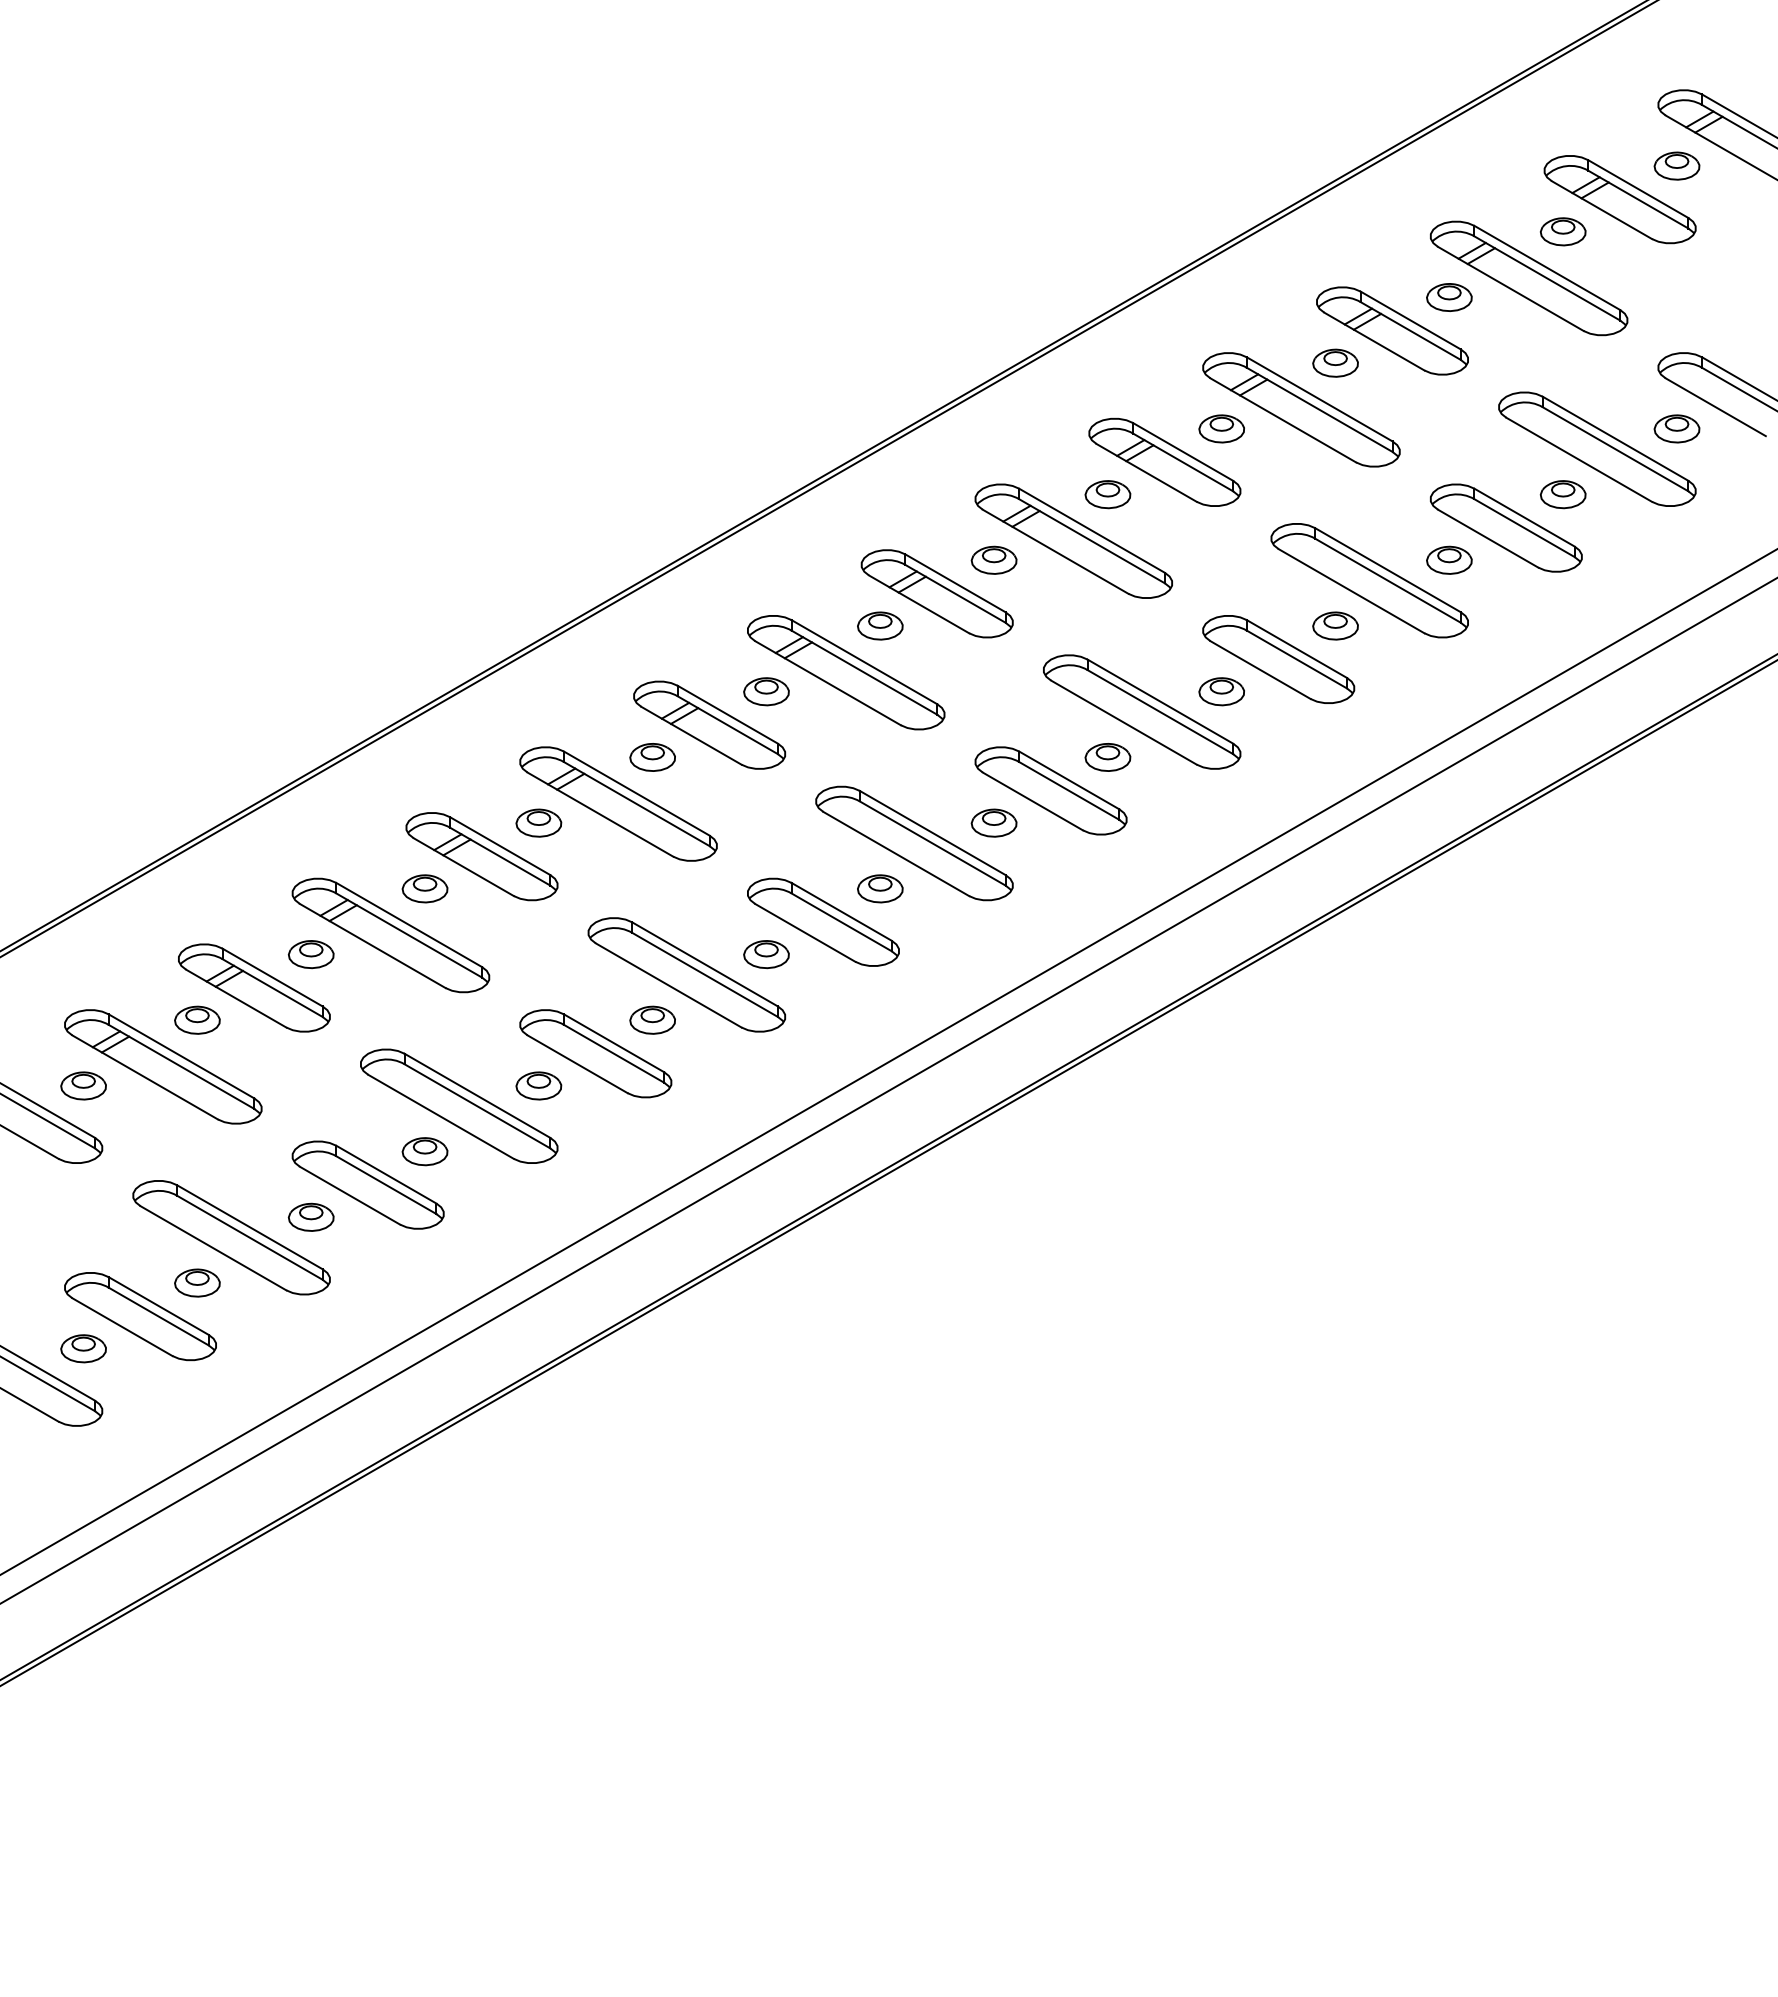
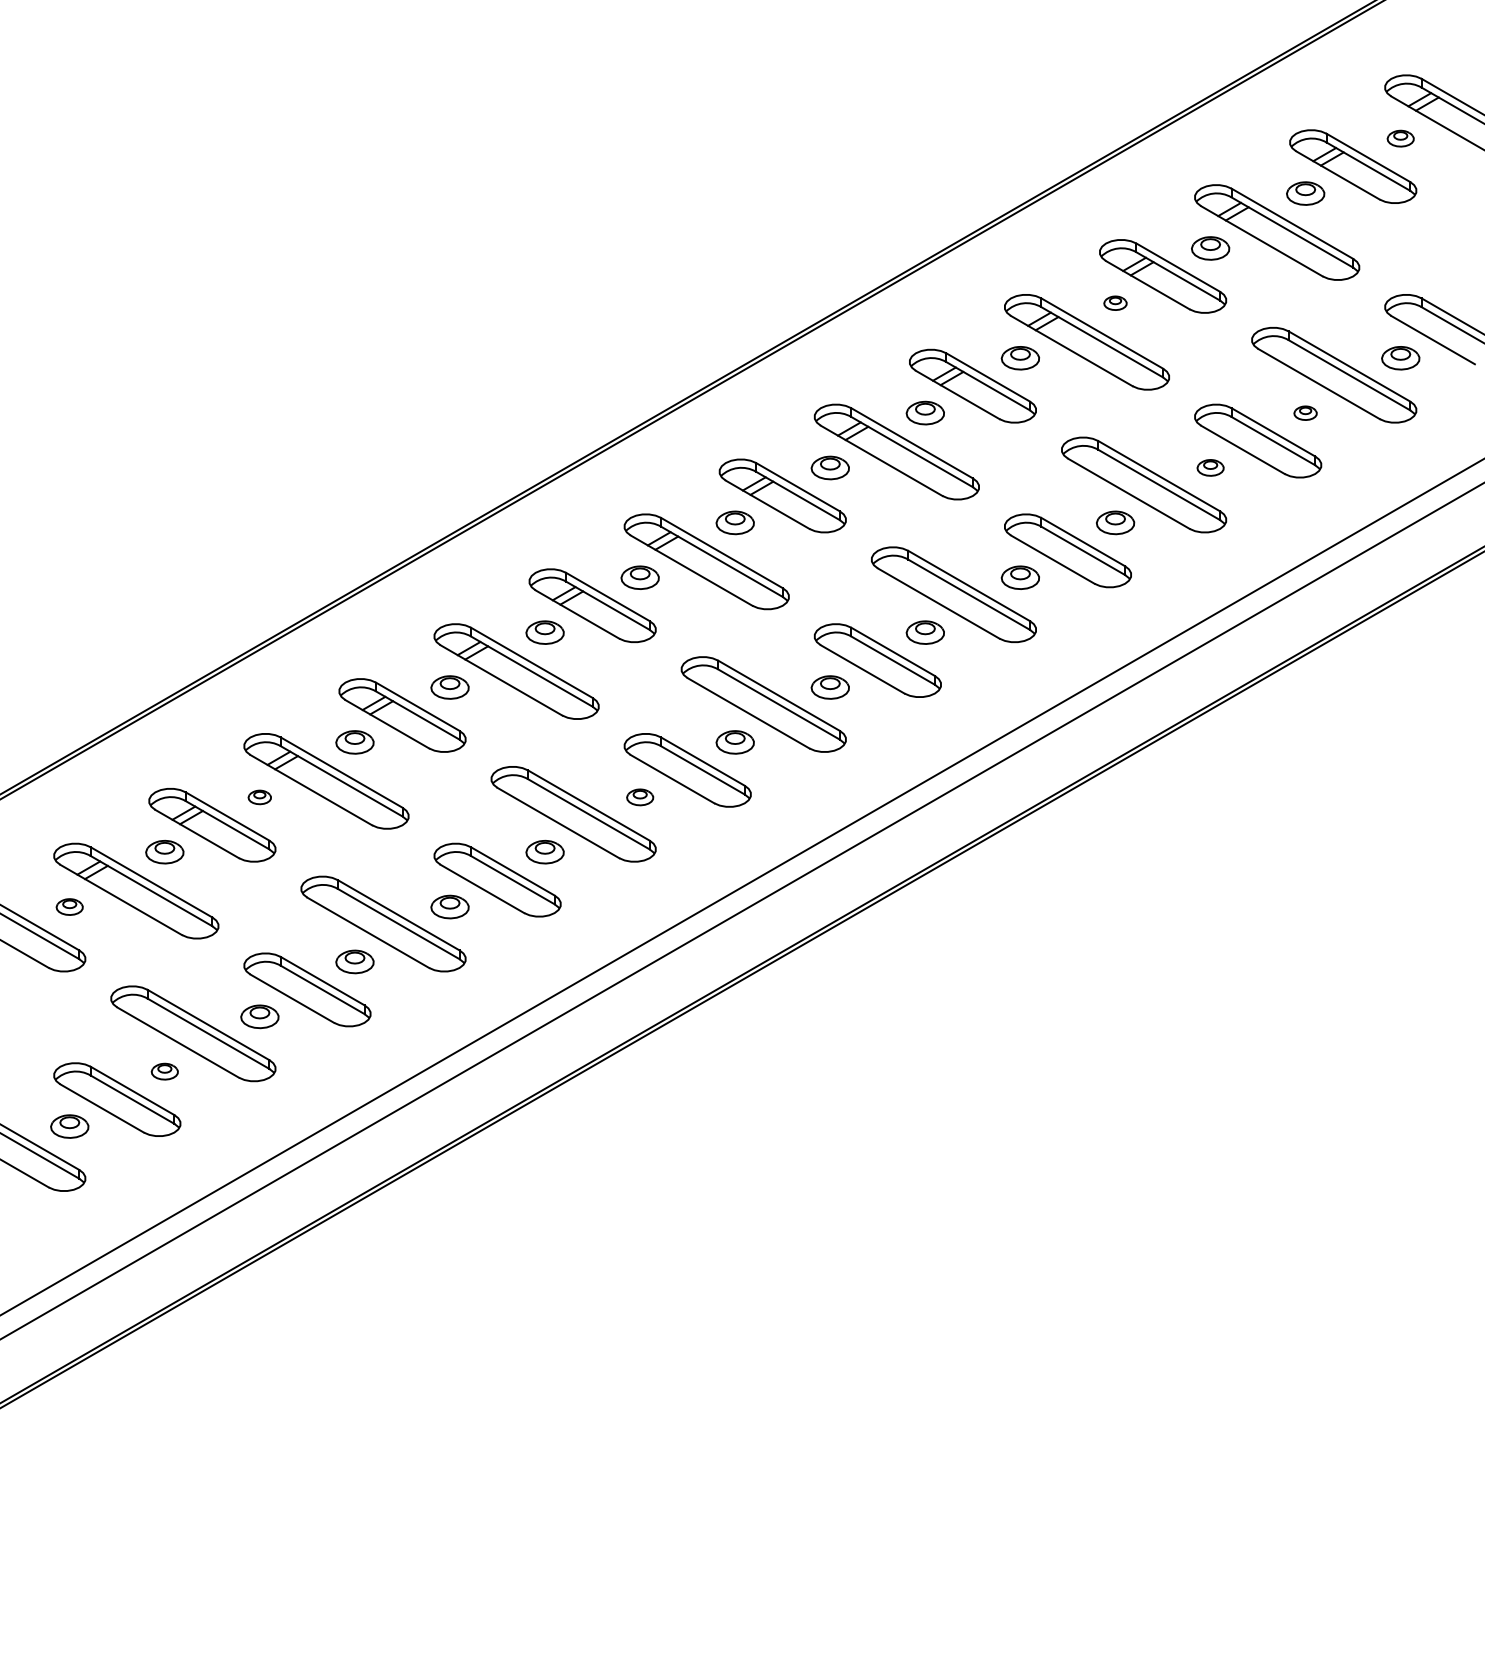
part: (1676, 165) -> (1400, 138), size x0.7
part: (1335, 362) -> (1115, 302), size x0.6
part: (1562, 494) -> (1305, 413), size x0.6
part: (1449, 559) -> (1210, 467), size x0.7
part: (310, 954) -> (259, 797), size x0.6
part: (766, 954) -> (640, 797), size x0.7
part: (83, 1085) -> (69, 906), size x0.7
part: (197, 1282) -> (164, 1071), size x0.7

